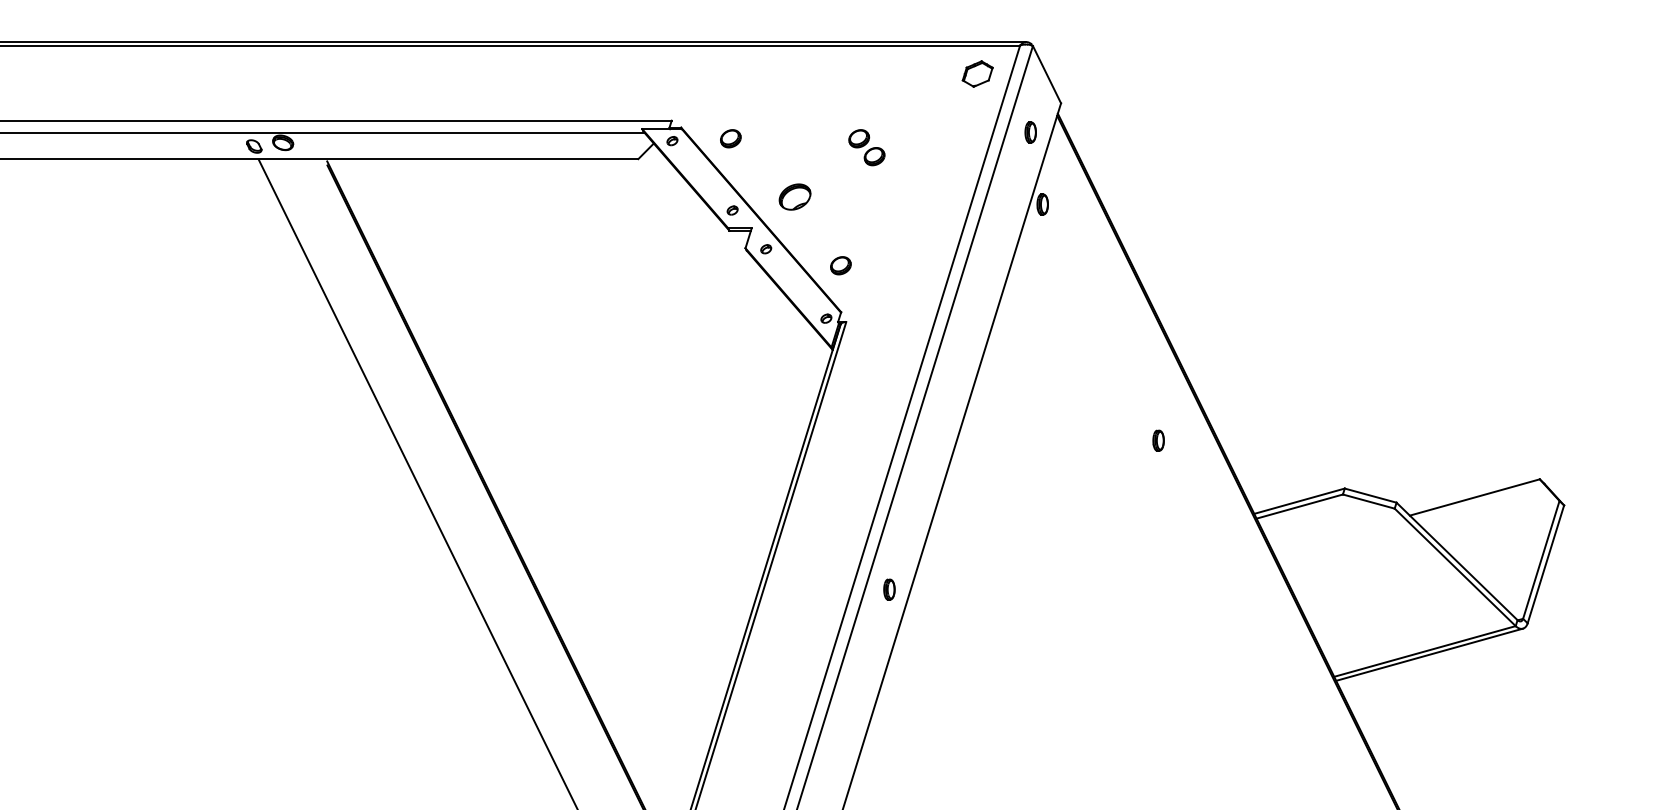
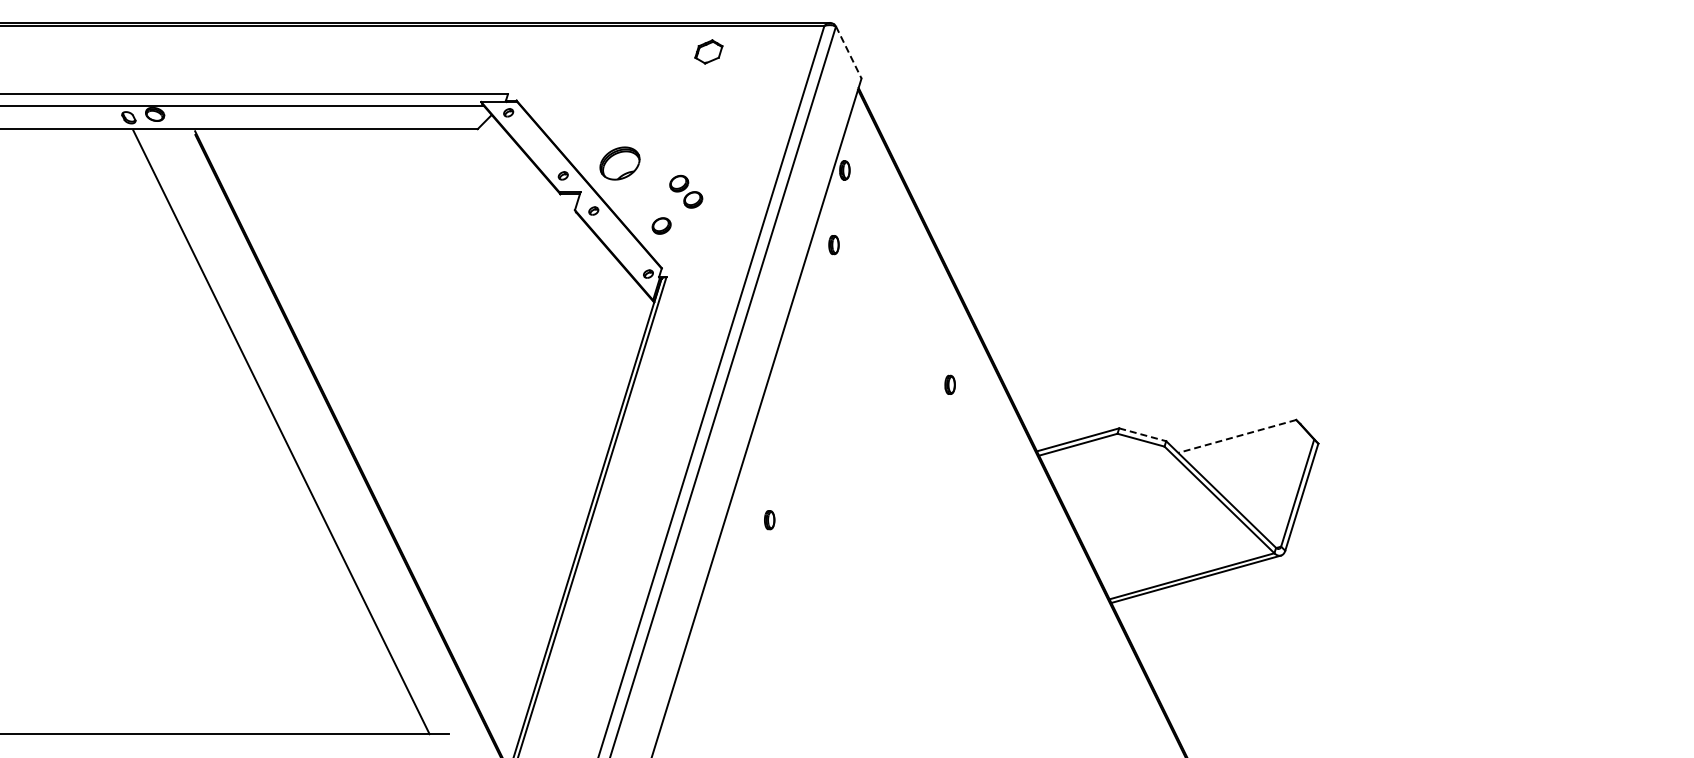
part: (977, 73) -> (708, 51), moved
line: (1046, 74) -> (848, 52), solid -> dashed
part: (1030, 133) -> (833, 245), moved
part: (730, 138) -> (561, 110), removed
part: (867, 147) -> (686, 191), moved
part: (794, 196) -> (619, 163), size x1.4
line: (1371, 495) -> (1143, 434), solid -> dashed
line: (1473, 497) -> (1236, 436), solid -> dashed
part: (889, 590) -> (769, 520), moved

